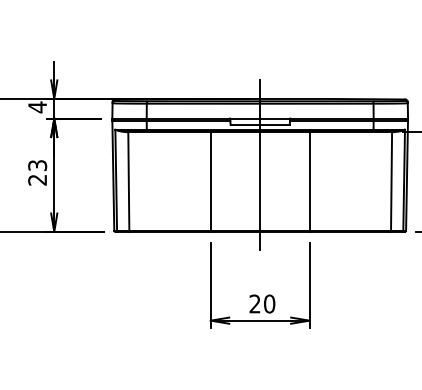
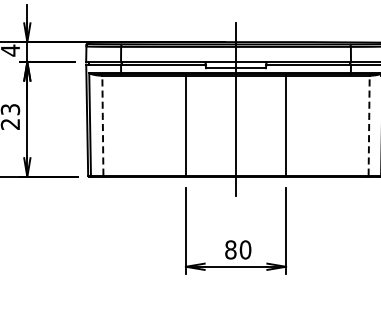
line: (128, 180) -> (102, 124), solid -> dashed
line: (391, 180) -> (369, 124), solid -> dashed
text: (254, 303) -> (230, 249), 20 -> 80

